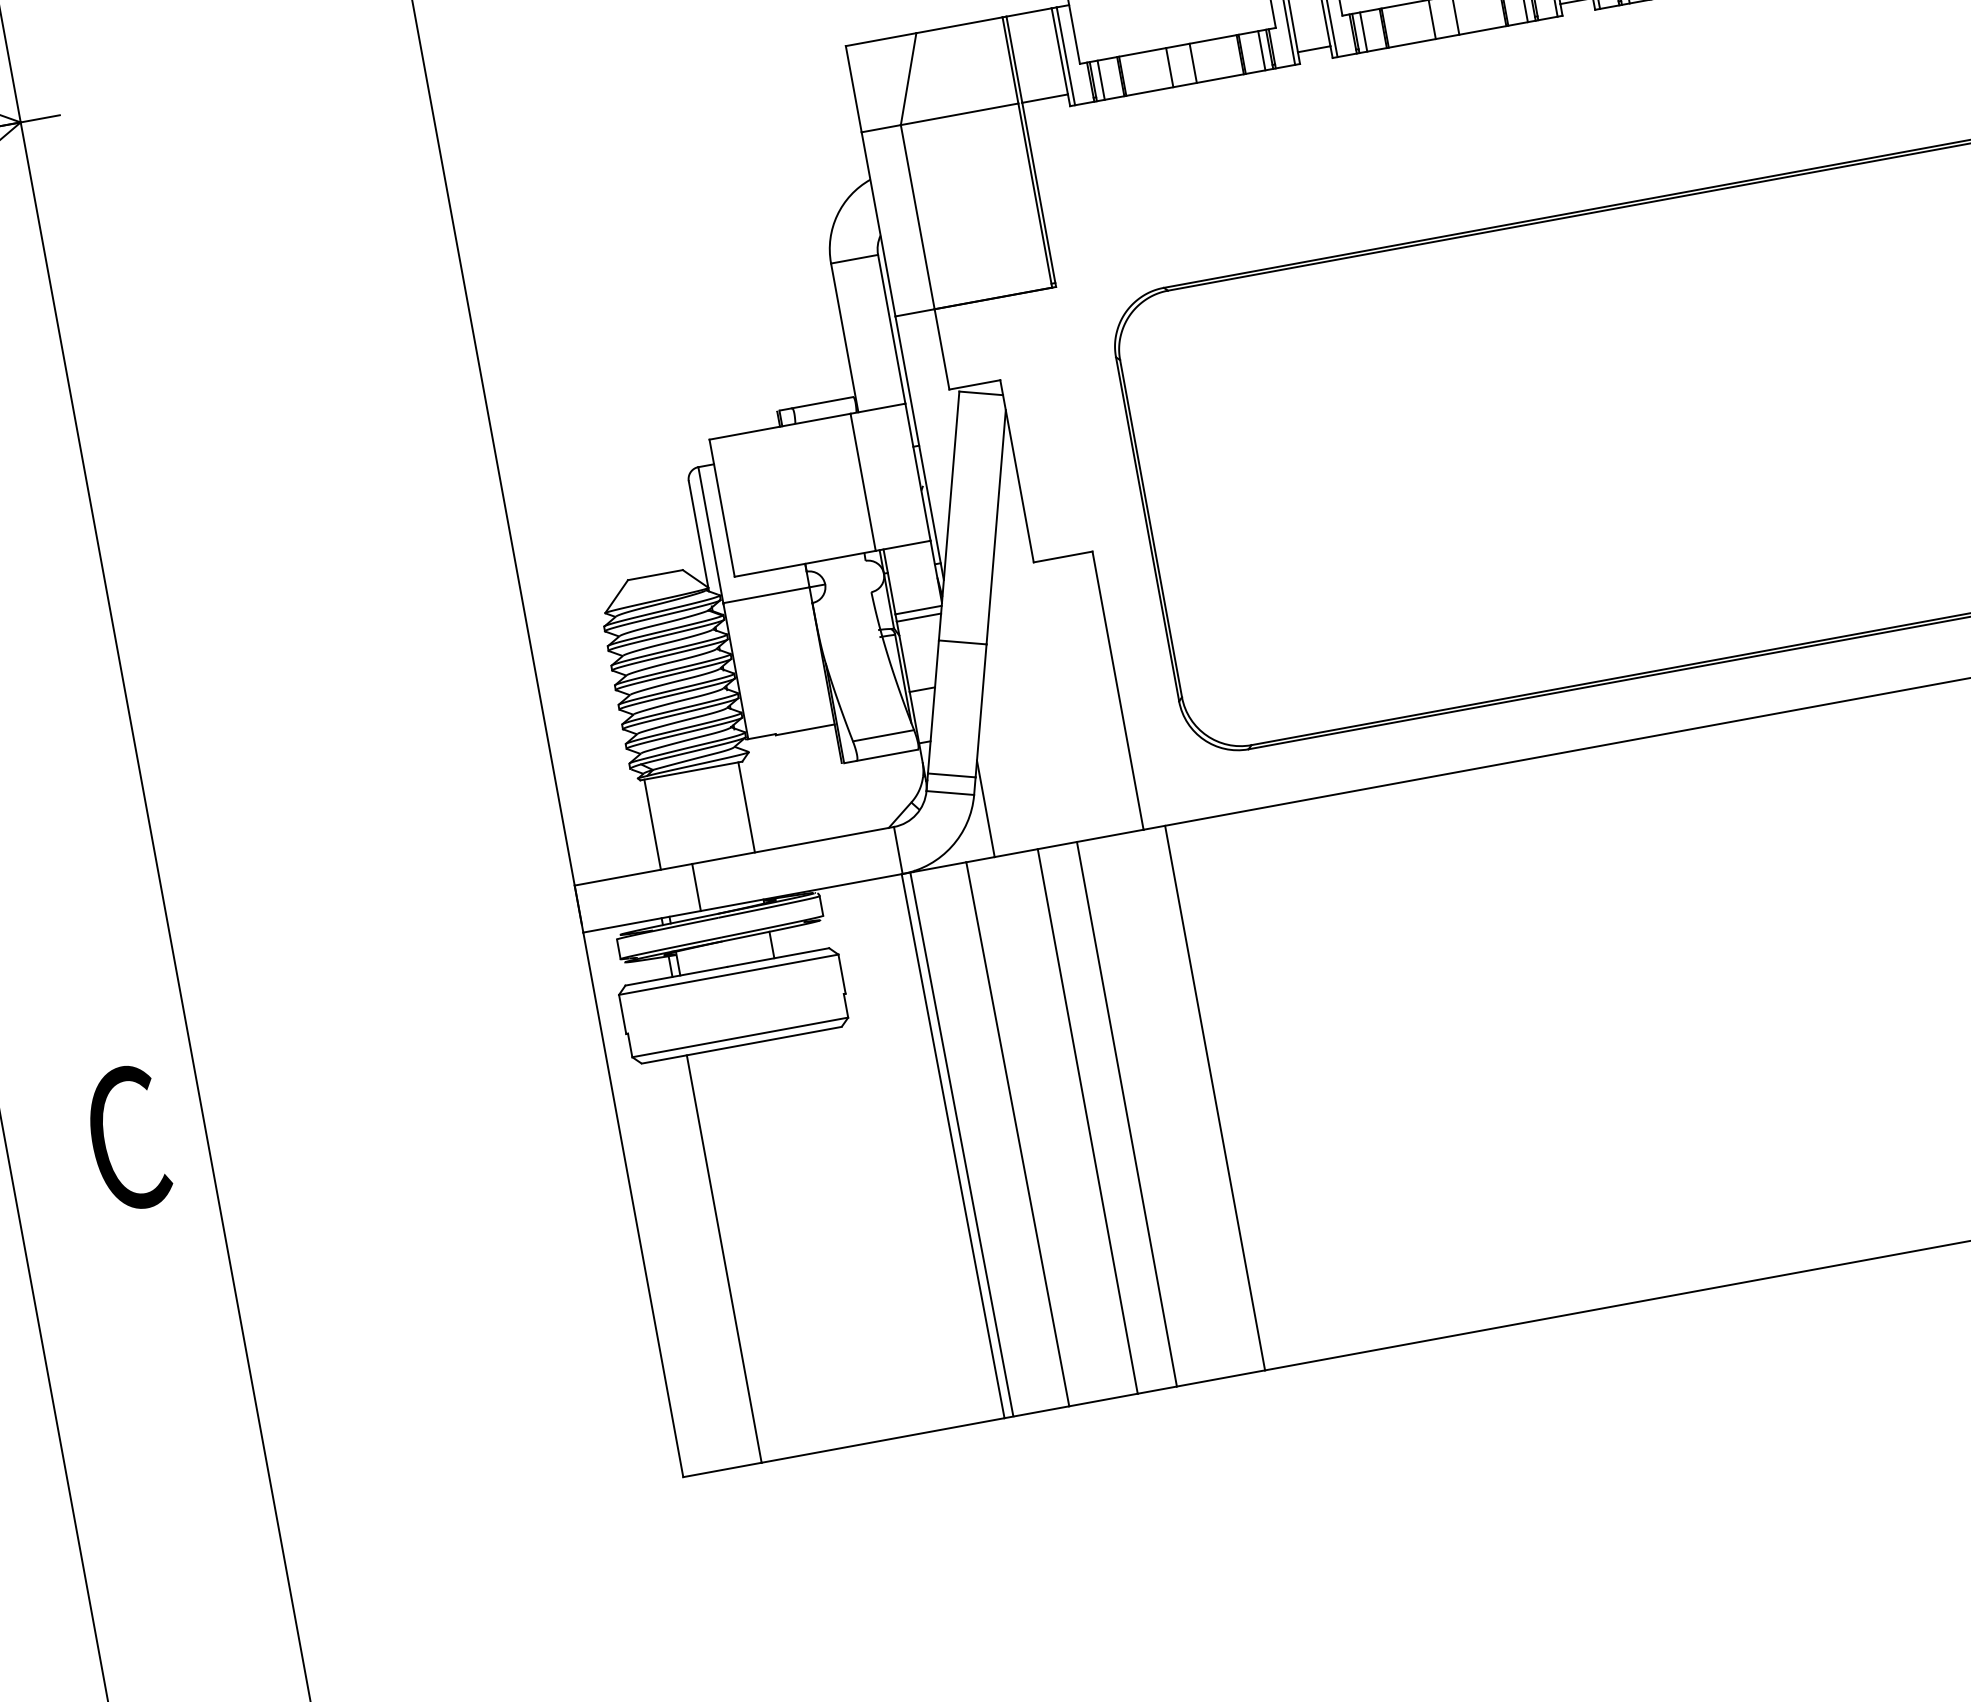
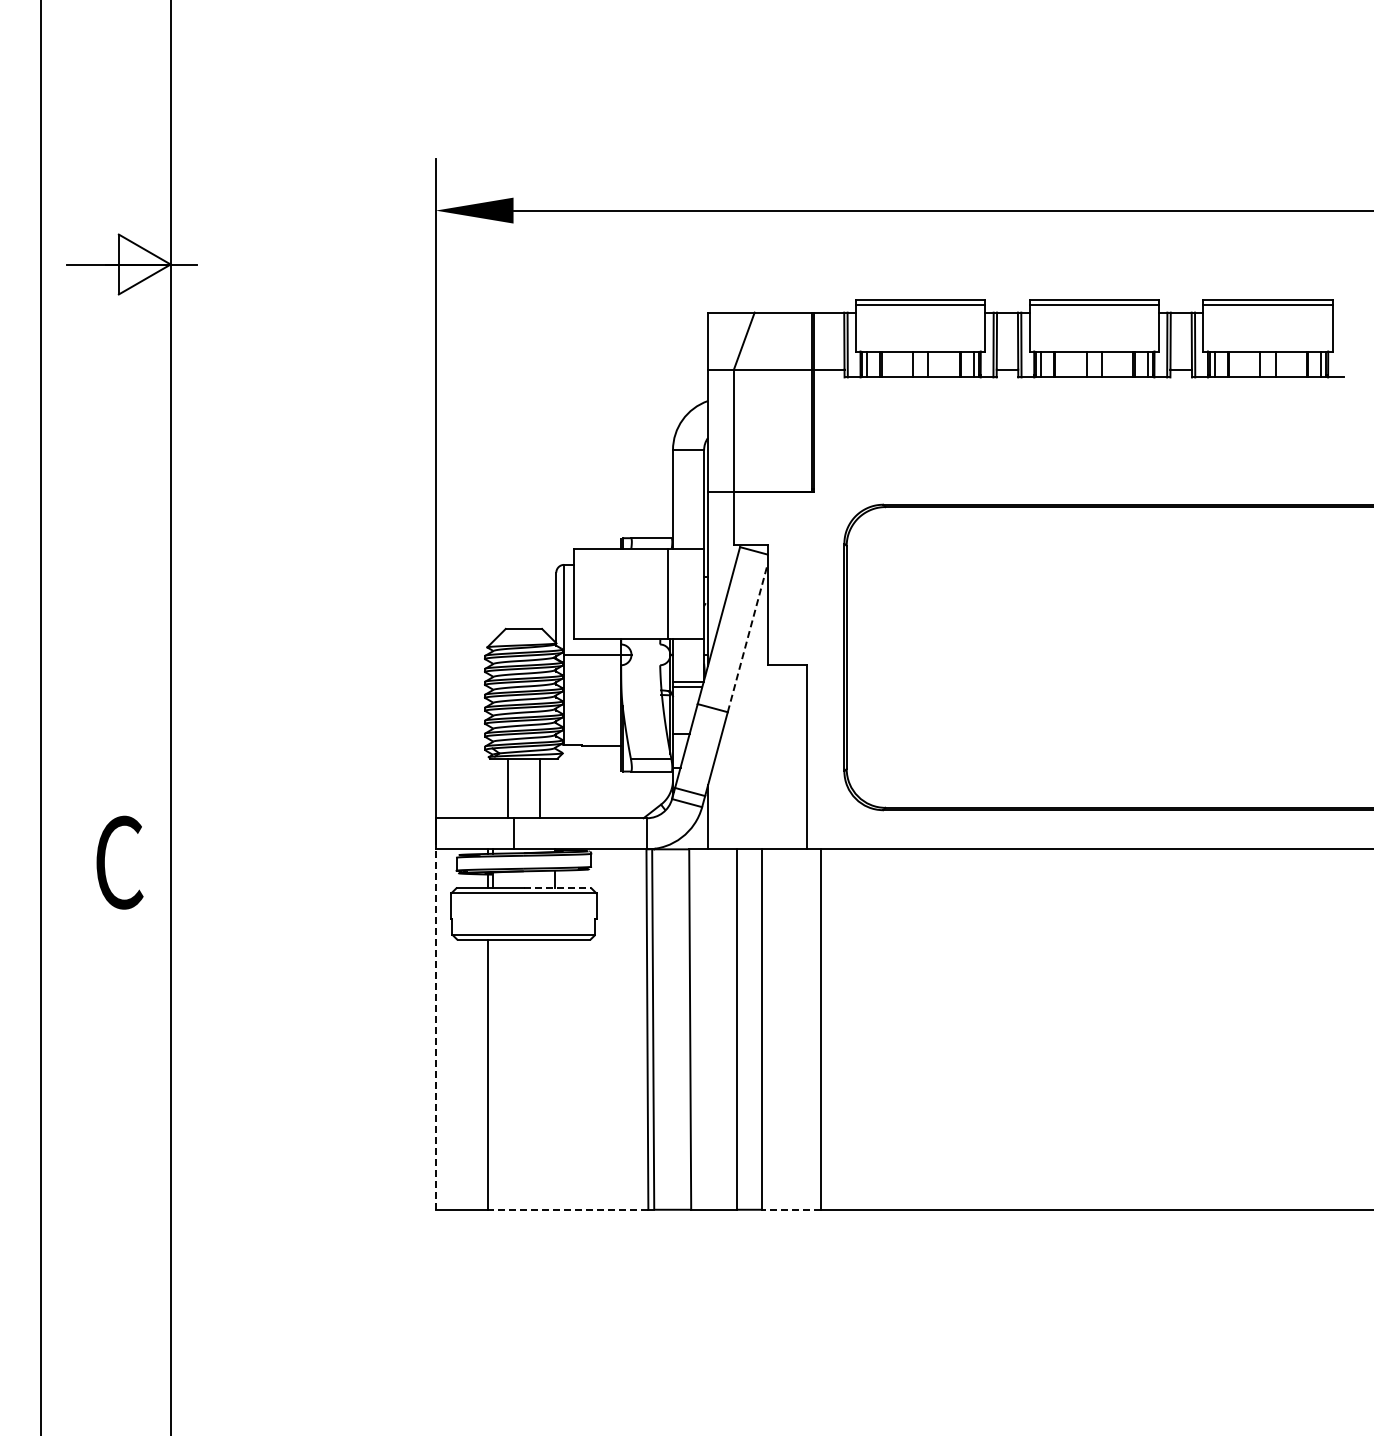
line: (995, 527) -> (747, 638), solid -> dashed
line: (747, 807) -> (508, 788), moved
line: (652, 824) -> (539, 788), moved
line: (778, 957) -> (557, 888), solid -> dashed
text: (127, 1138) -> (119, 862), moved
line: (632, 1204) -> (435, 1029), solid -> dashed
line: (1220, 1378) -> (791, 1209), solid -> dashed
line: (882, 1440) -> (567, 1209), solid -> dashed

